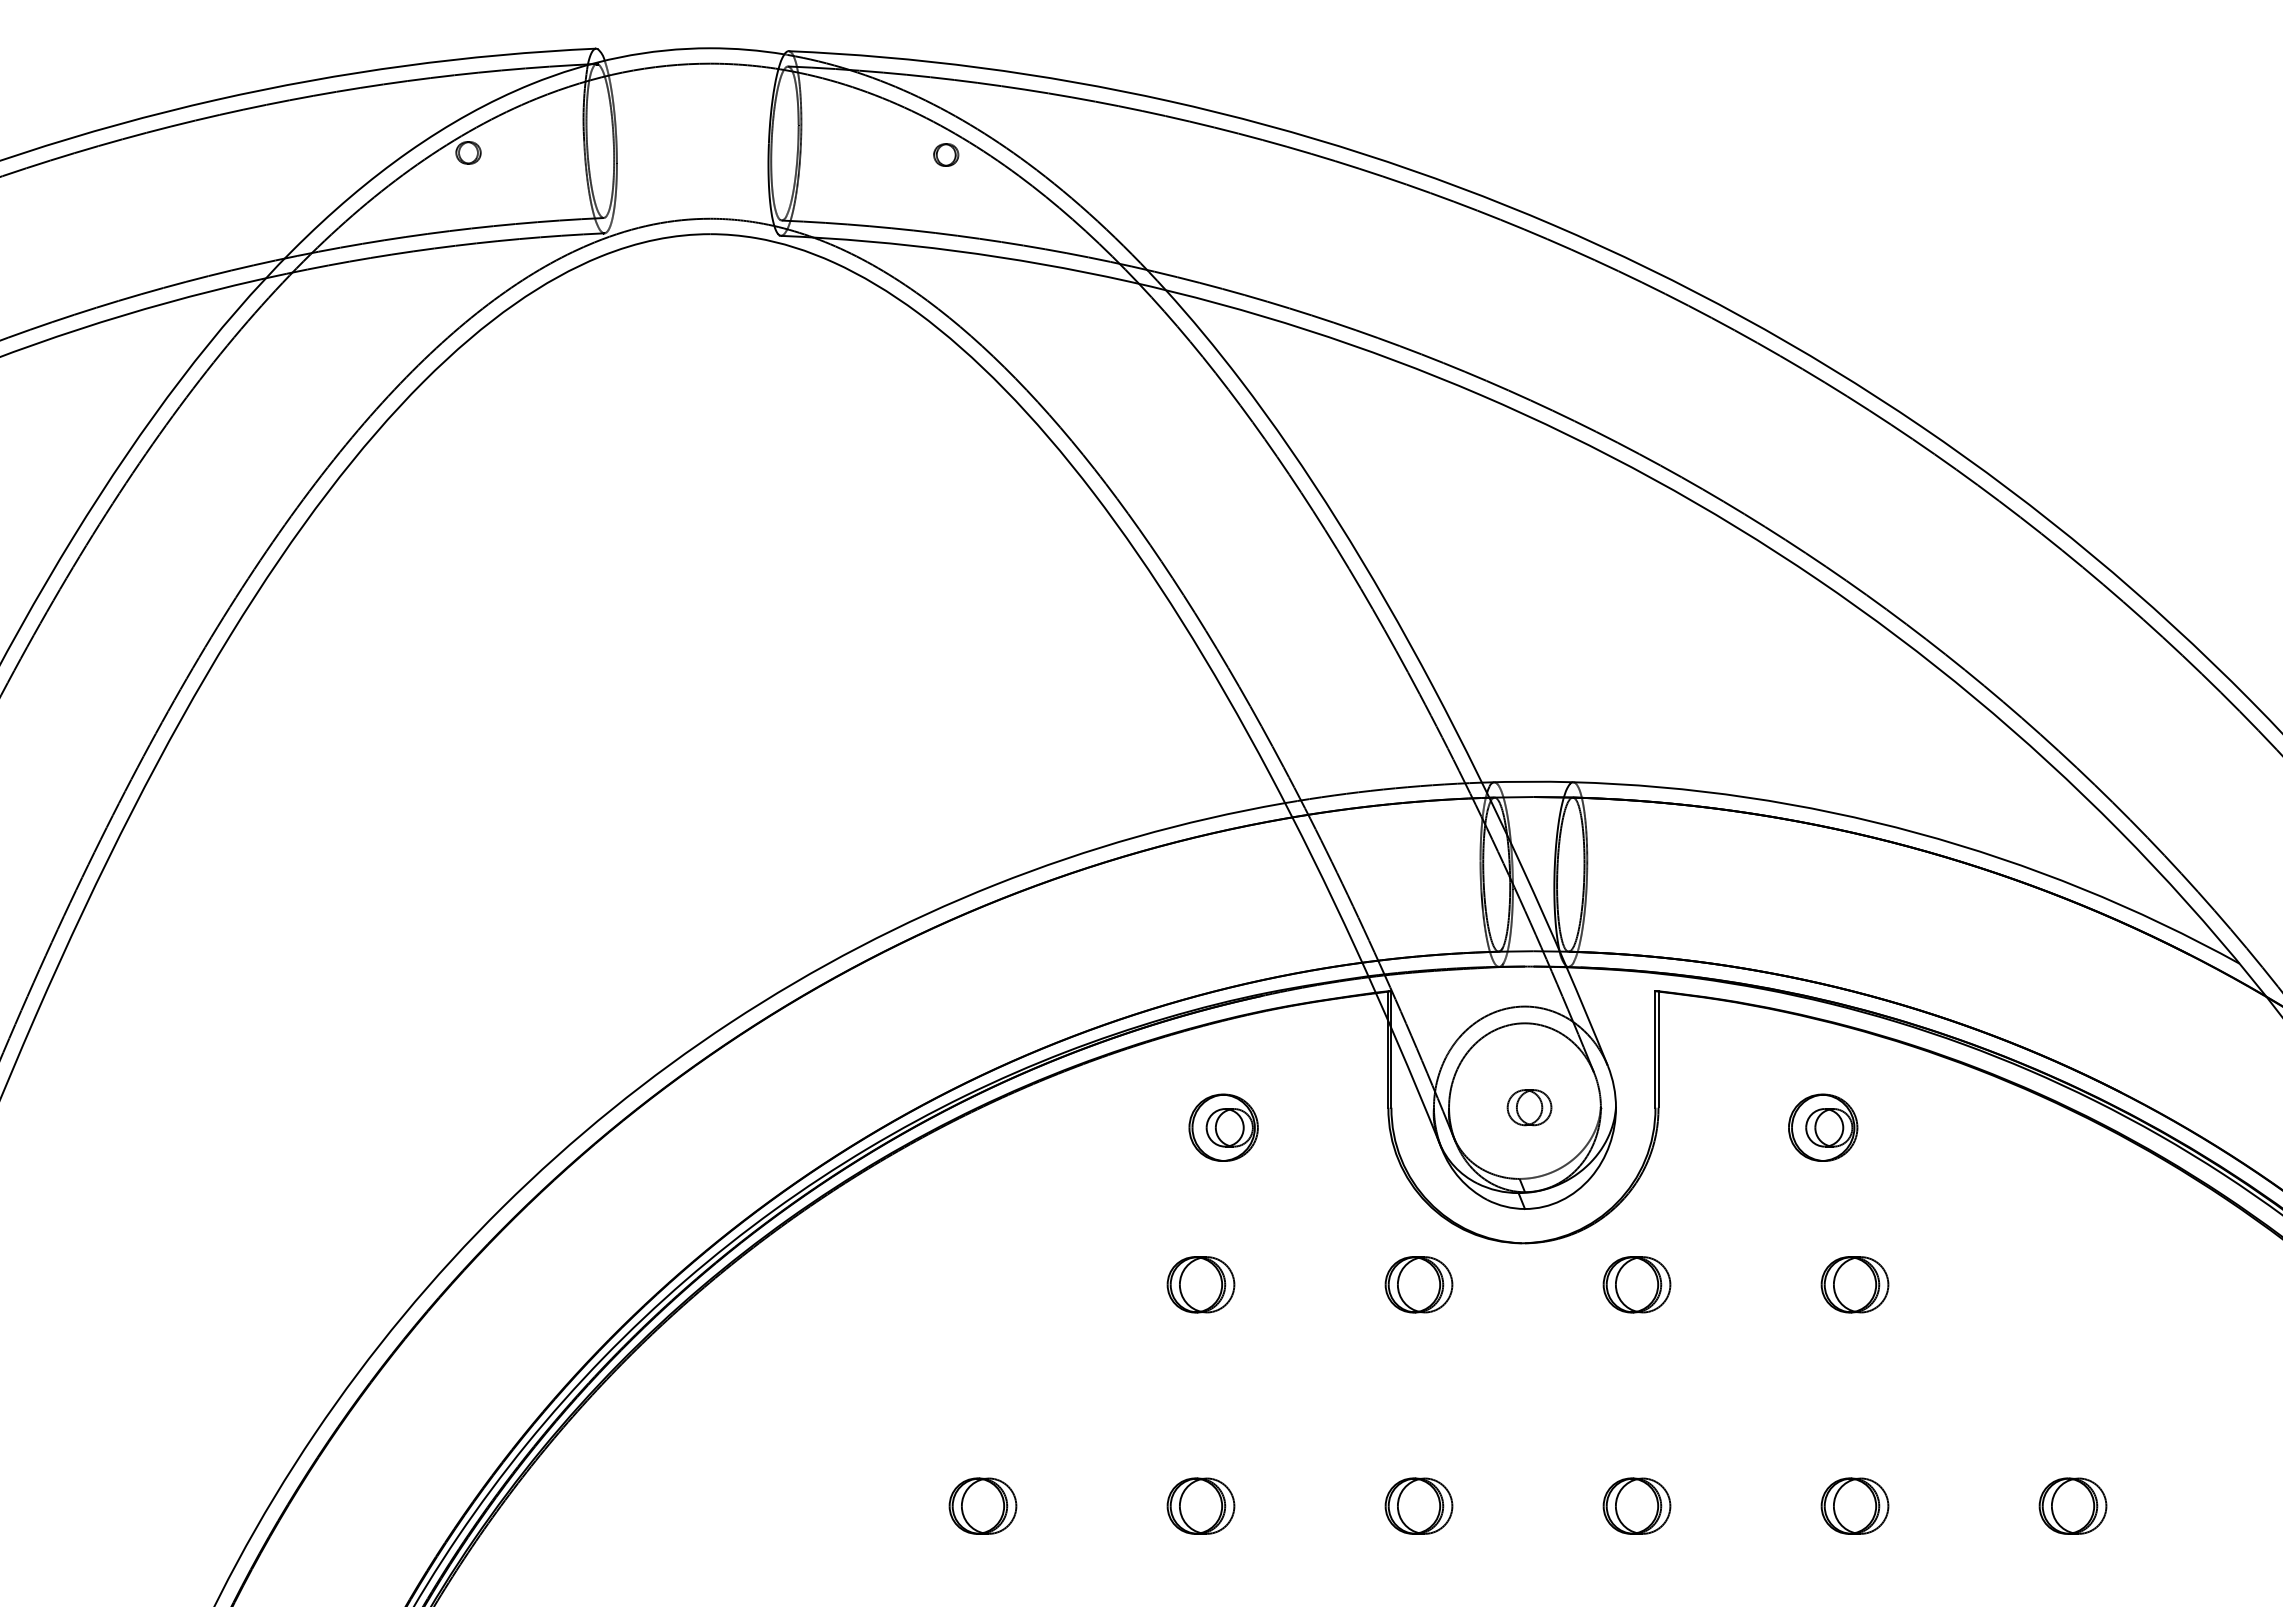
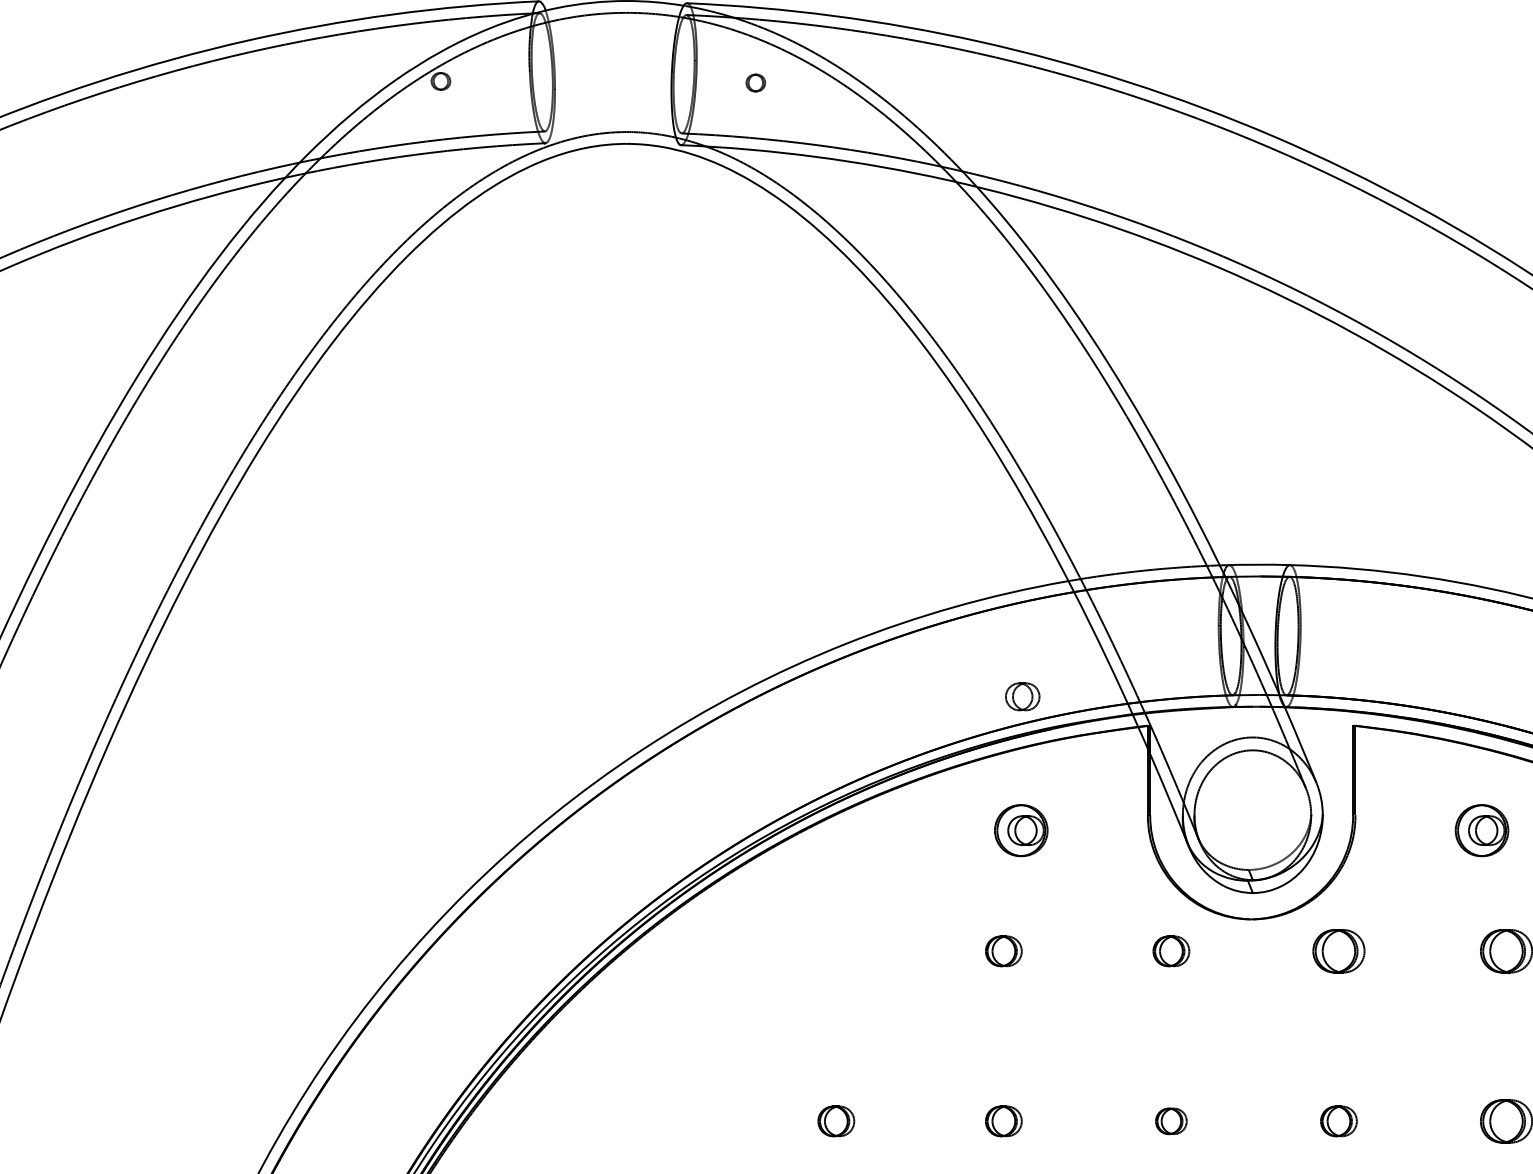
part: (946, 154) -> (756, 82), moved
part: (1529, 1107) -> (1022, 696), moved
part: (1200, 1284) -> (1003, 951), size x0.7
part: (1418, 1284) -> (1171, 951), size x0.7
part: (982, 1505) -> (835, 1120), size x0.7
part: (1200, 1505) -> (1003, 1120), size x0.7
part: (1418, 1505) -> (1171, 1120), size x0.6
part: (1636, 1505) -> (1338, 1120), size x0.7

